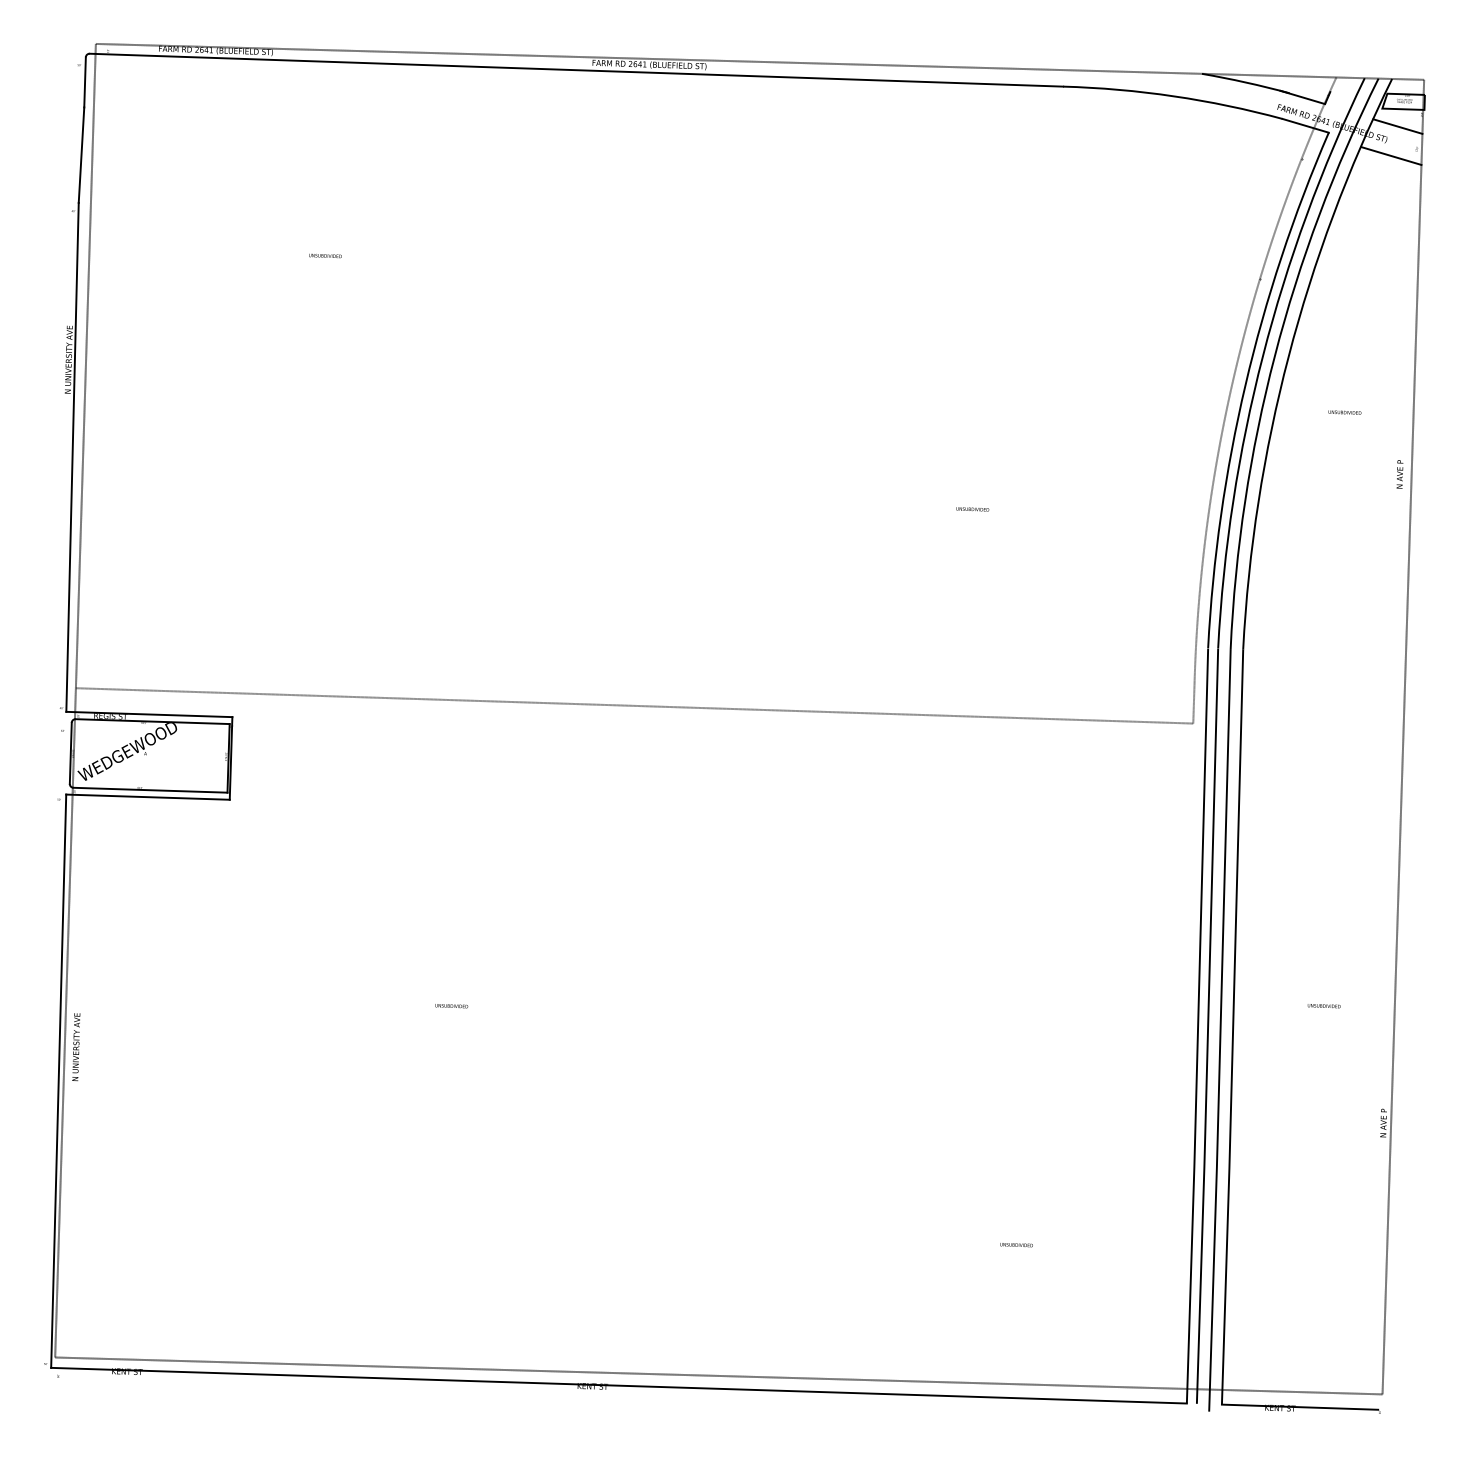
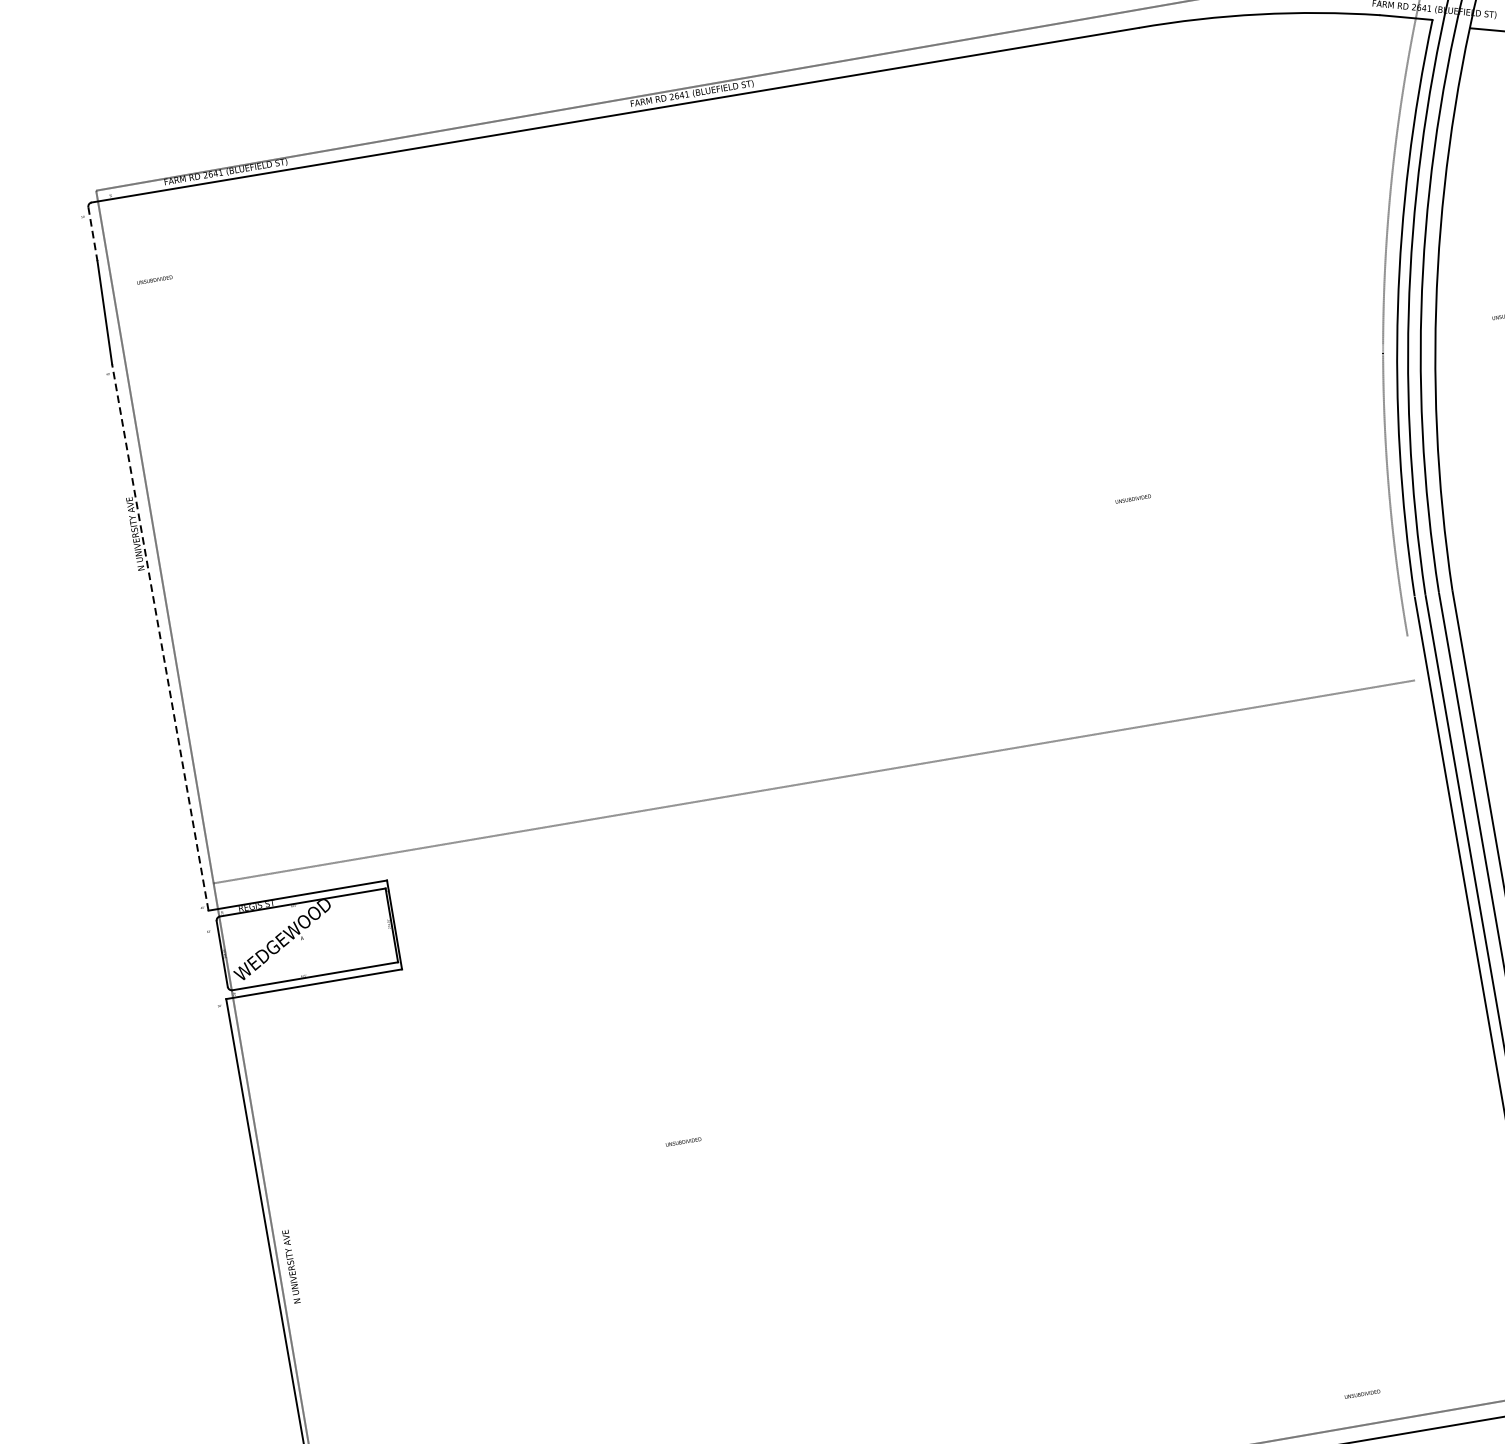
line: (85, 82) -> (93, 234), solid -> dashed
text: (325, 255) -> (154, 279), moved
line: (72, 457) -> (160, 637), solid -> dashed
line: (1193, 702) -> (1410, 657), removed
text: (1016, 1245) -> (1362, 1394), moved

